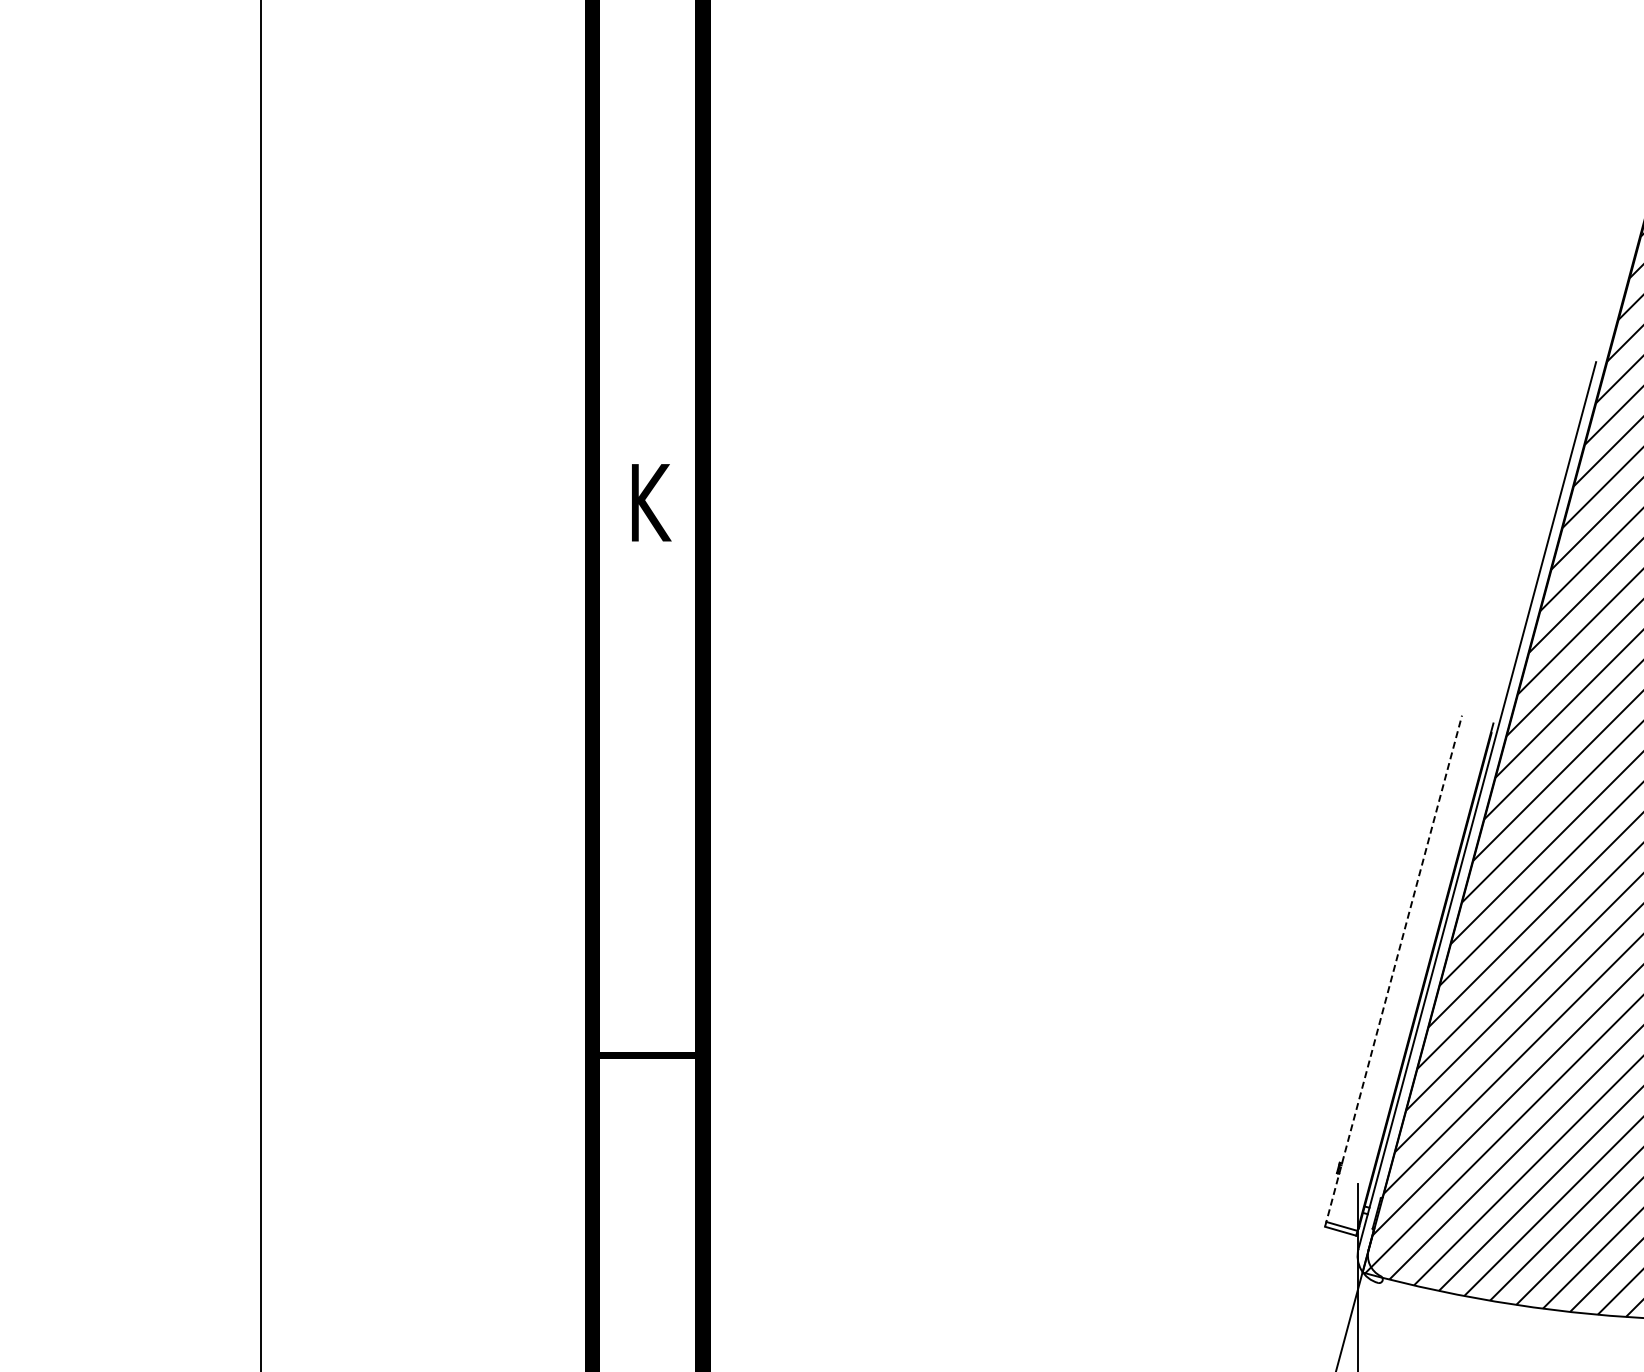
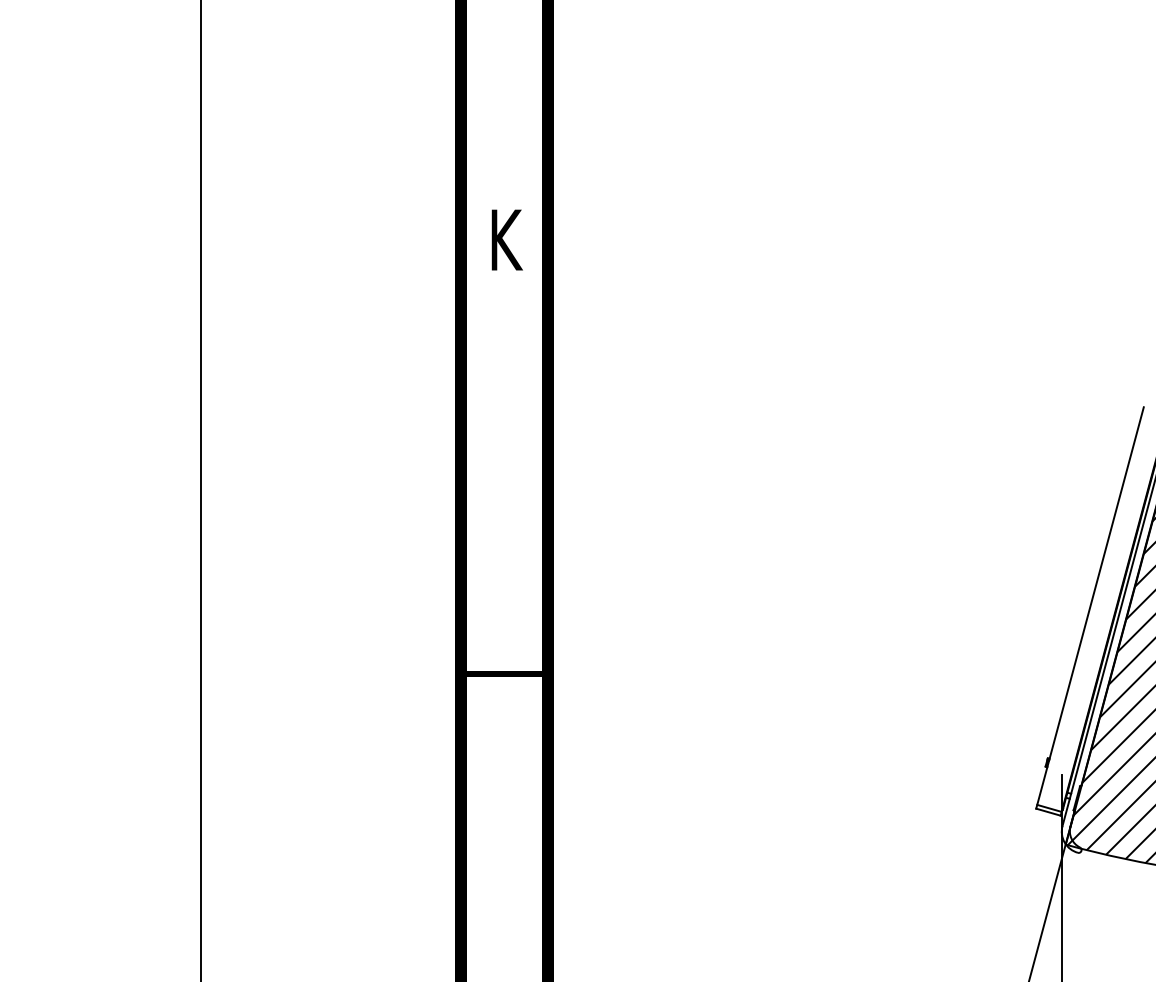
line: (1393, 971) -> (1089, 608), dashed -> solid

